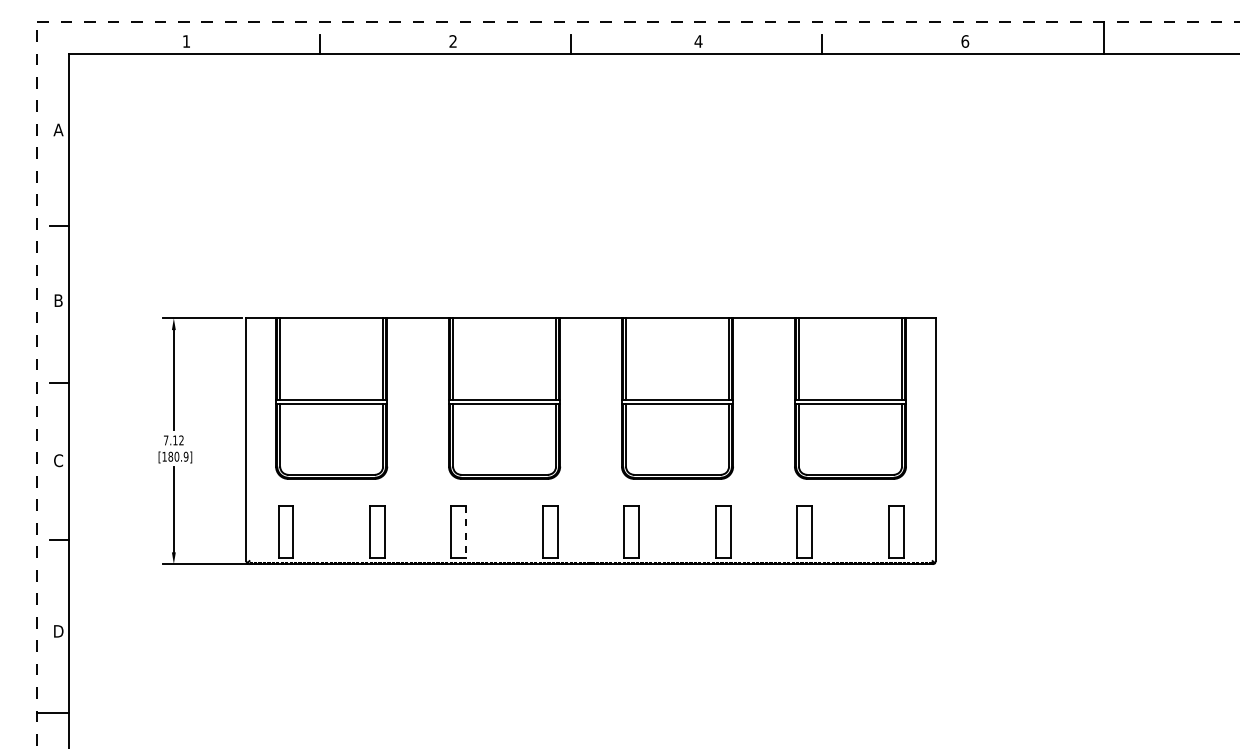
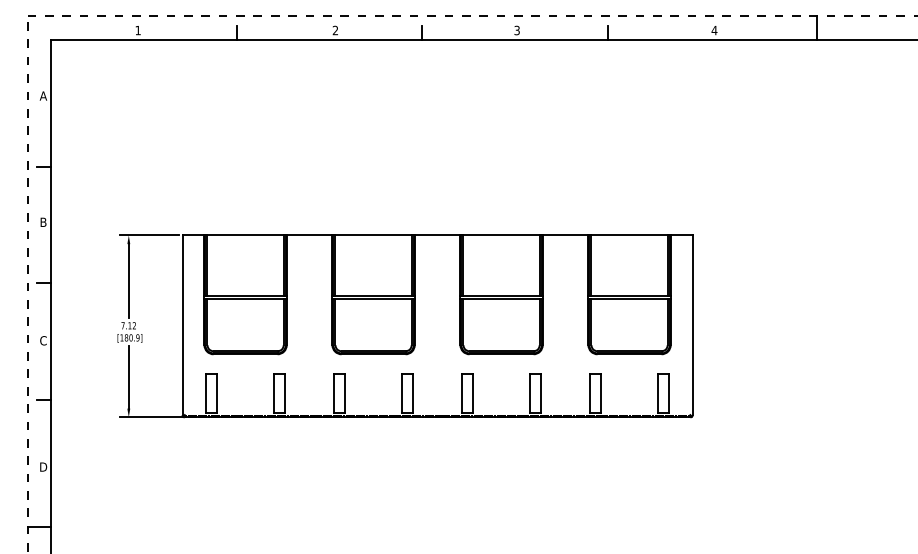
text: (698, 41) -> (517, 30), 4 -> 3
text: (965, 41) -> (714, 30), 6 -> 4
line: (466, 532) -> (345, 393), dashed -> solid

